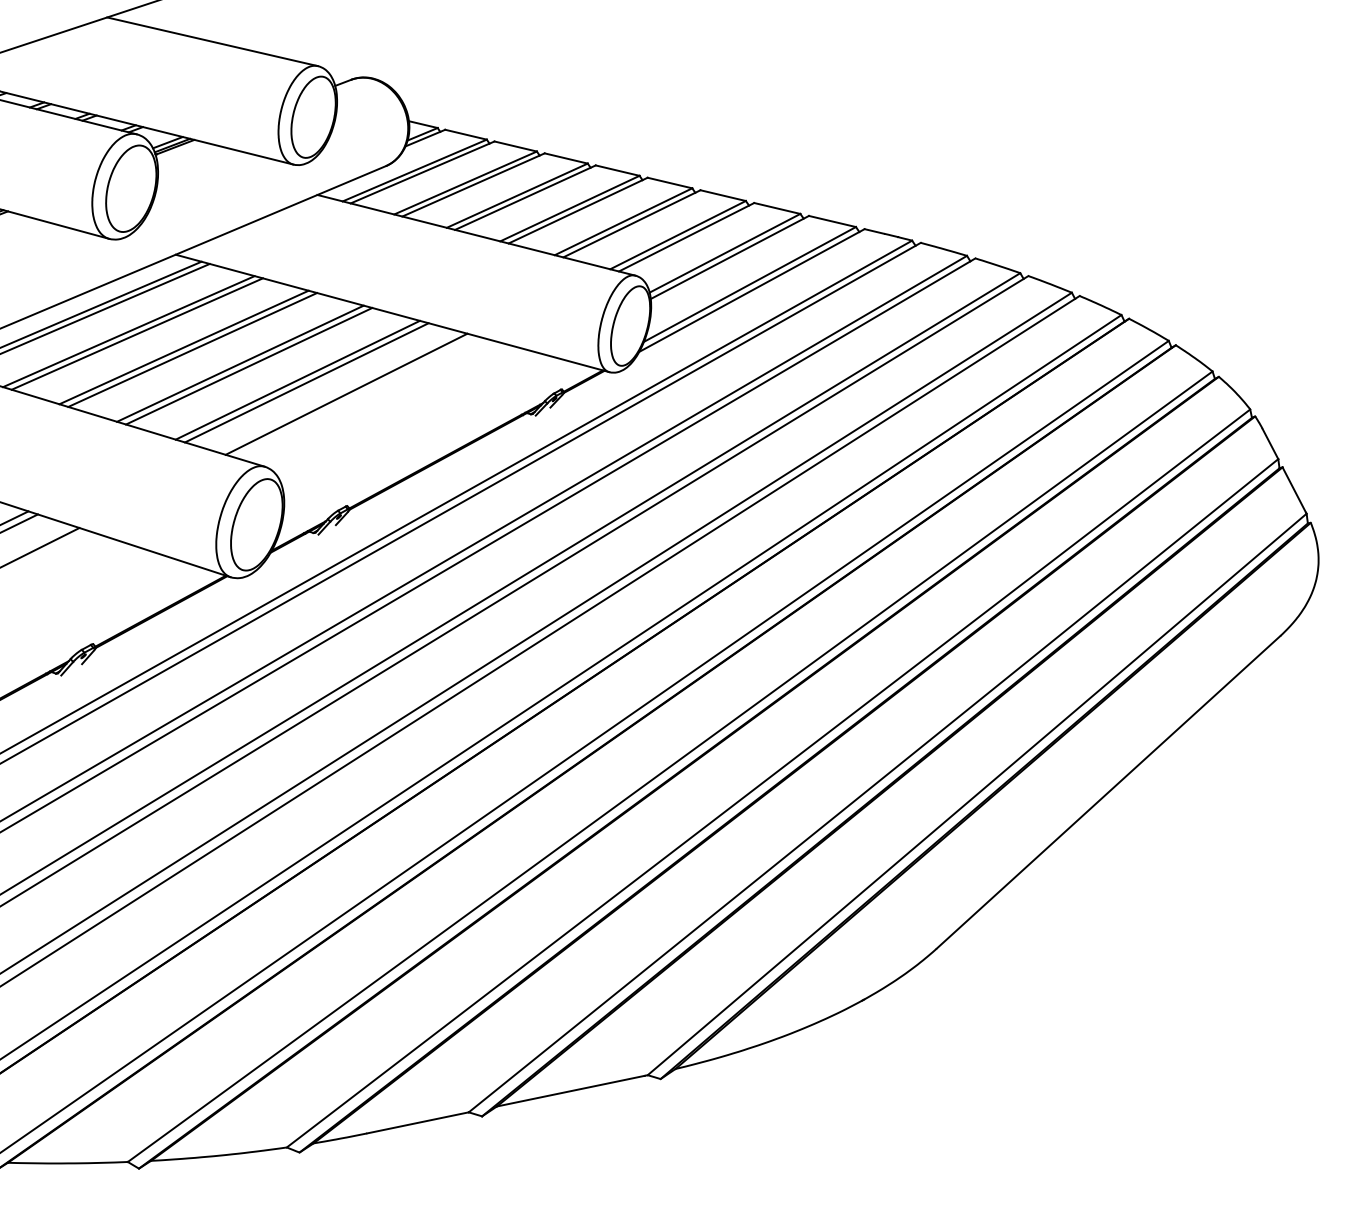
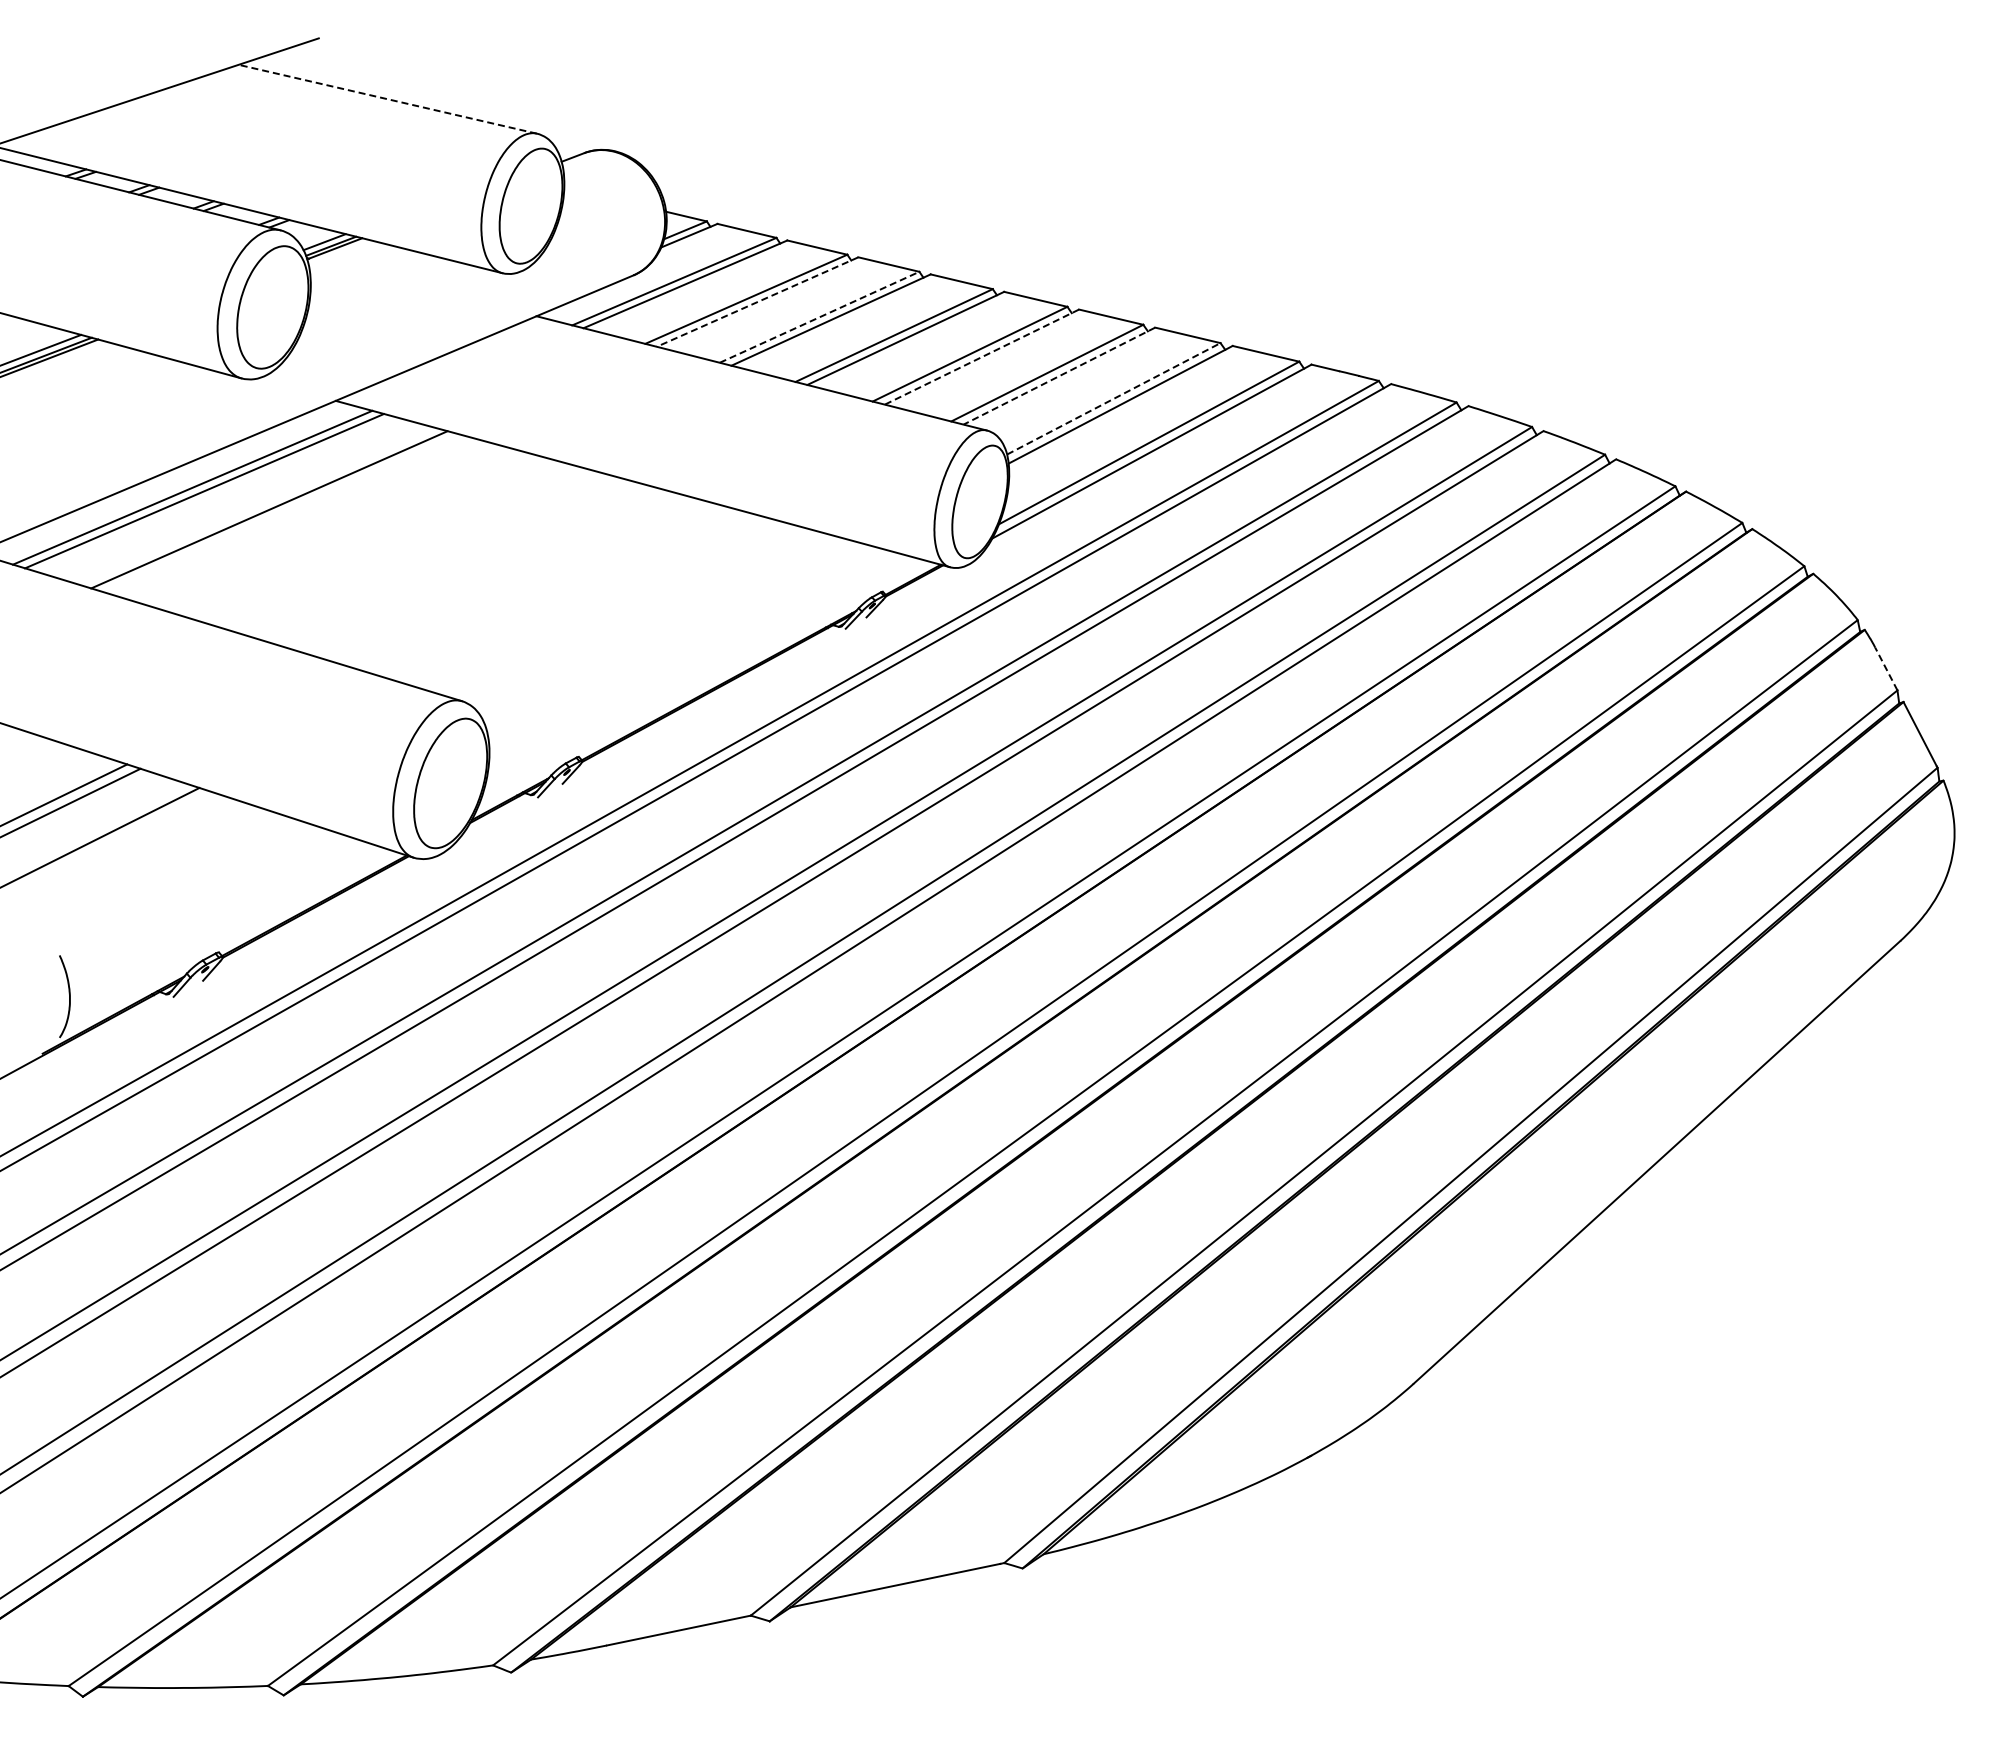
line: (212, 41) -> (387, 99), solid -> dashed
line: (473, 185) -> (757, 302), solid -> dashed
line: (517, 195) -> (819, 317), solid -> dashed
line: (631, 224) -> (981, 357), solid -> dashed
line: (686, 237) -> (1059, 376), solid -> dashed
line: (725, 253) -> (1114, 398), solid -> dashed
line: (137, 334) -> (281, 513), removed
line: (184, 346) -> (347, 531), removed
line: (192, 349) -> (359, 535), removed
line: (240, 363) -> (427, 555), removed
line: (248, 366) -> (439, 558), removed
line: (297, 380) -> (508, 578), removed
line: (306, 382) -> (521, 581), removed
line: (346, 394) -> (577, 598), removed
line: (1270, 443) -> (1886, 668), solid -> dashed

